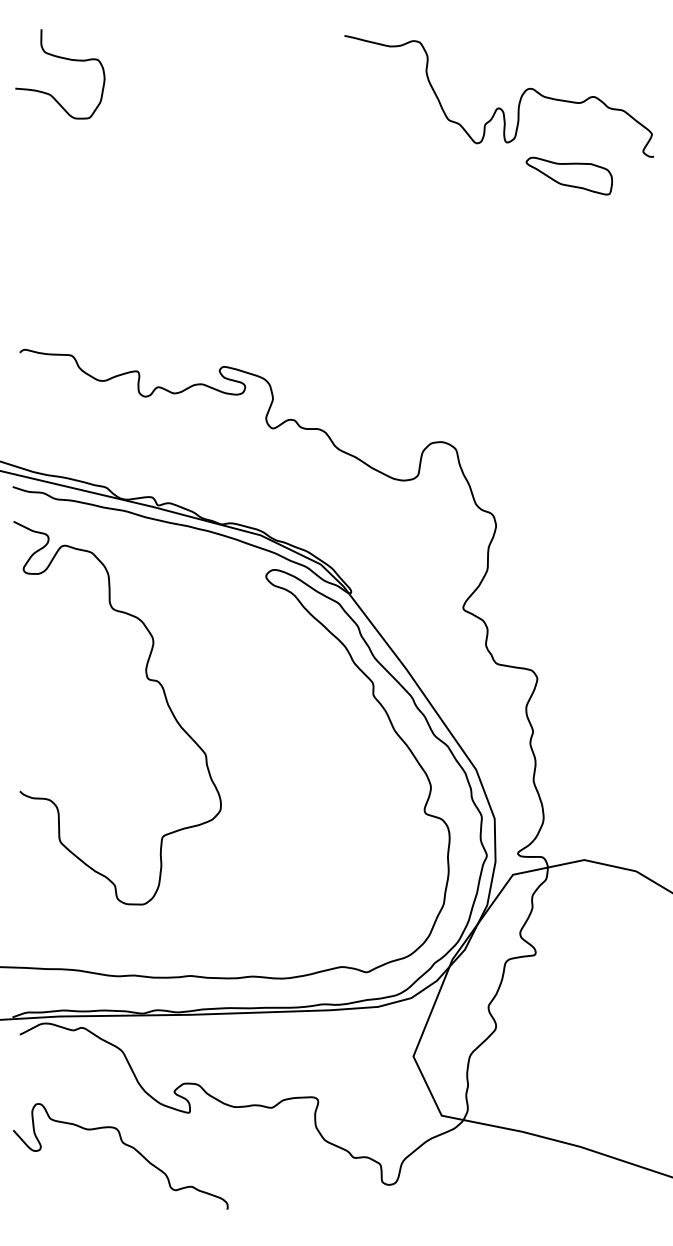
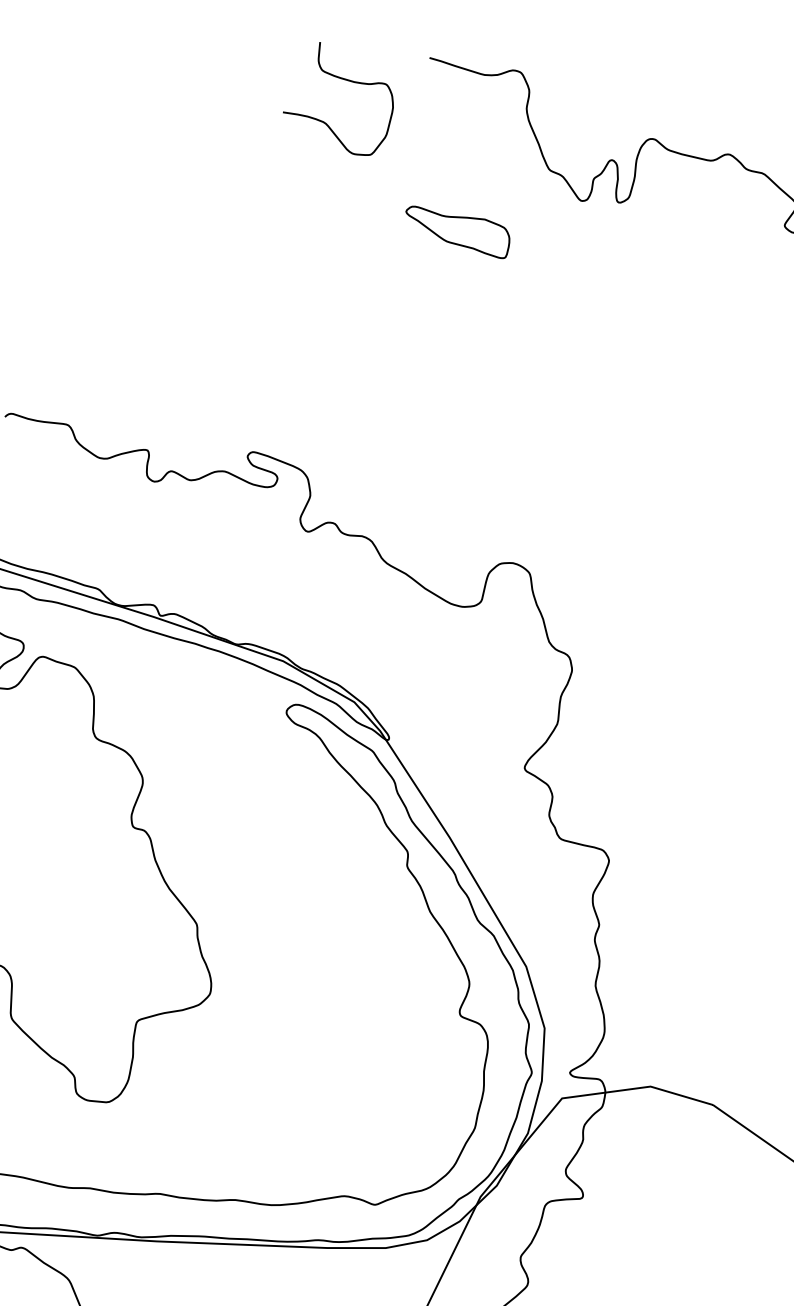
curve: (64, 59) -> (345, 81), moved
part: (569, 175) -> (457, 231), moved

